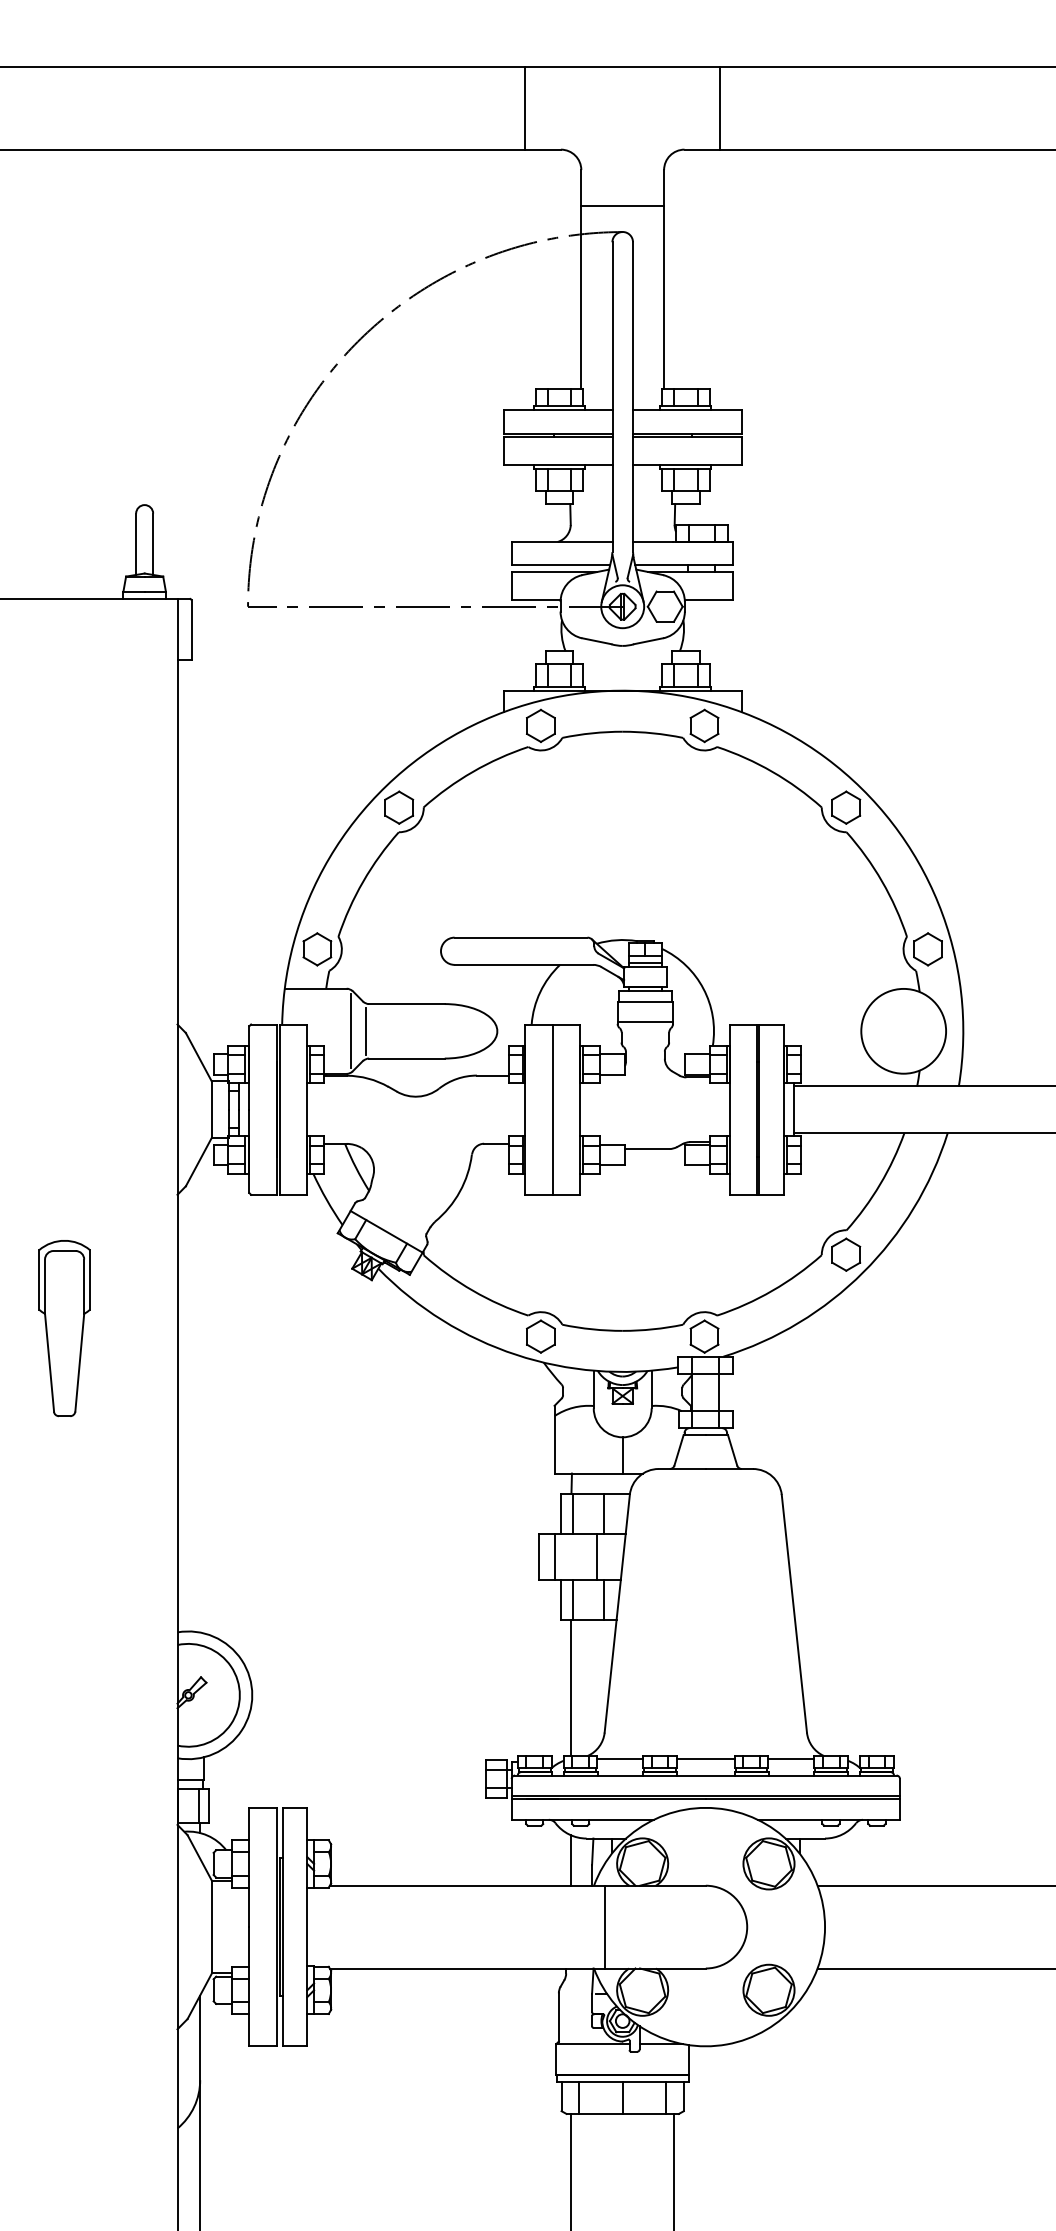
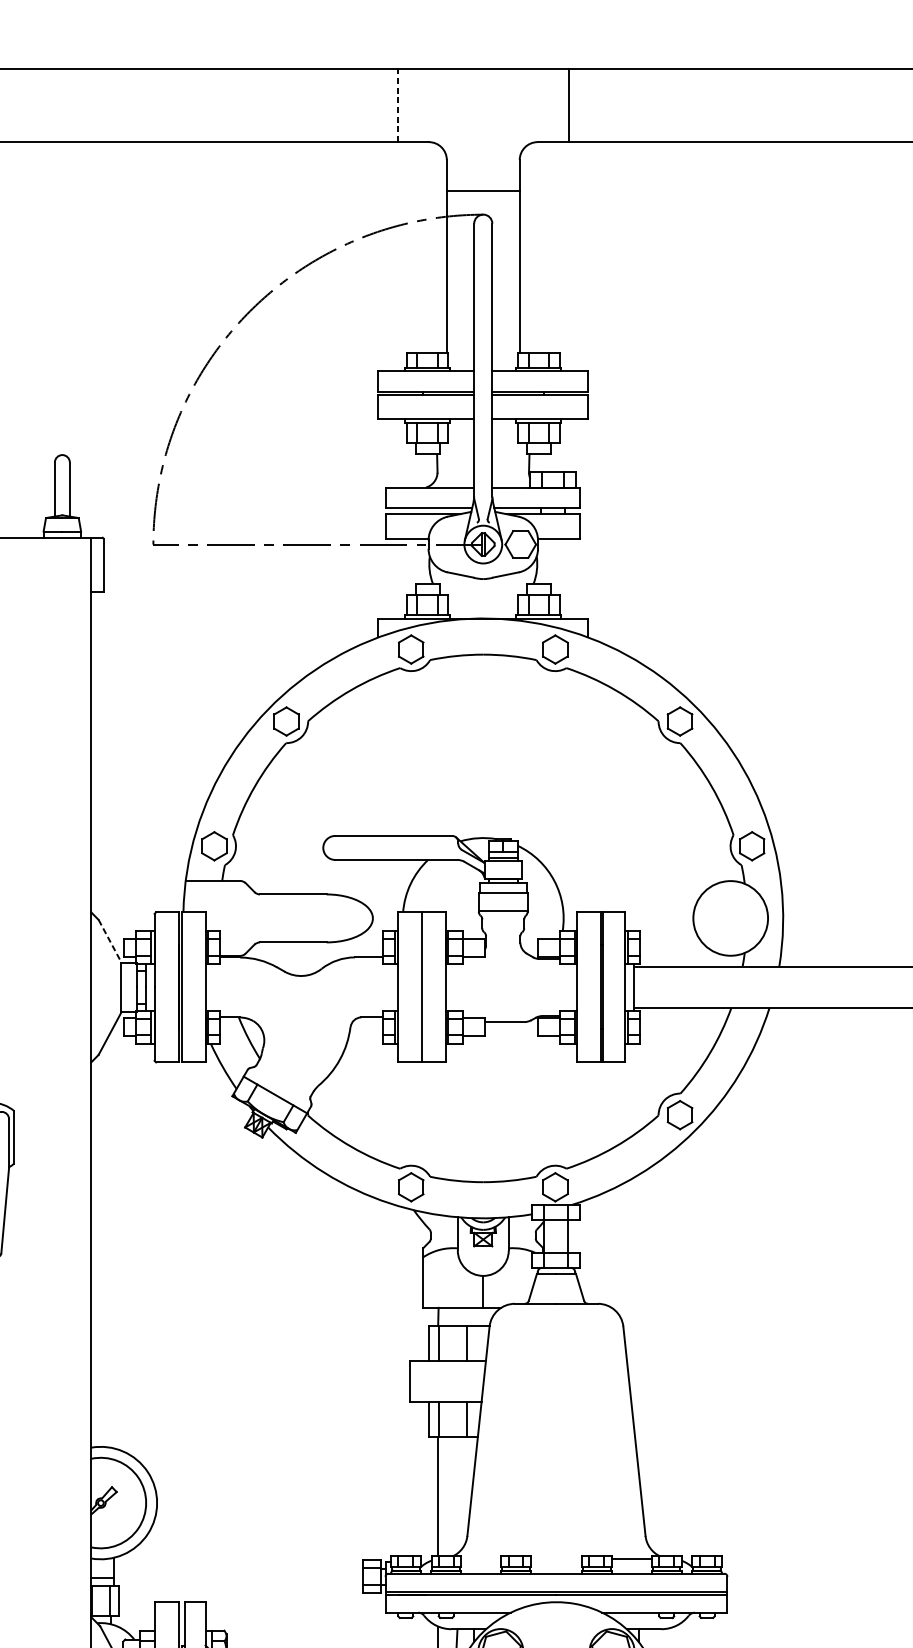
line: (525, 107) -> (397, 105), solid -> dashed
line: (365, 1030) -> (256, 917), removed
line: (350, 1031) -> (243, 918), removed
line: (199, 1057) -> (110, 941), solid -> dashed
line: (555, 1557) -> (424, 1381), removed
line: (597, 1557) -> (461, 1381), removed
line: (620, 1758) -> (481, 1558), removed
line: (705, 1758) -> (556, 1558), removed

